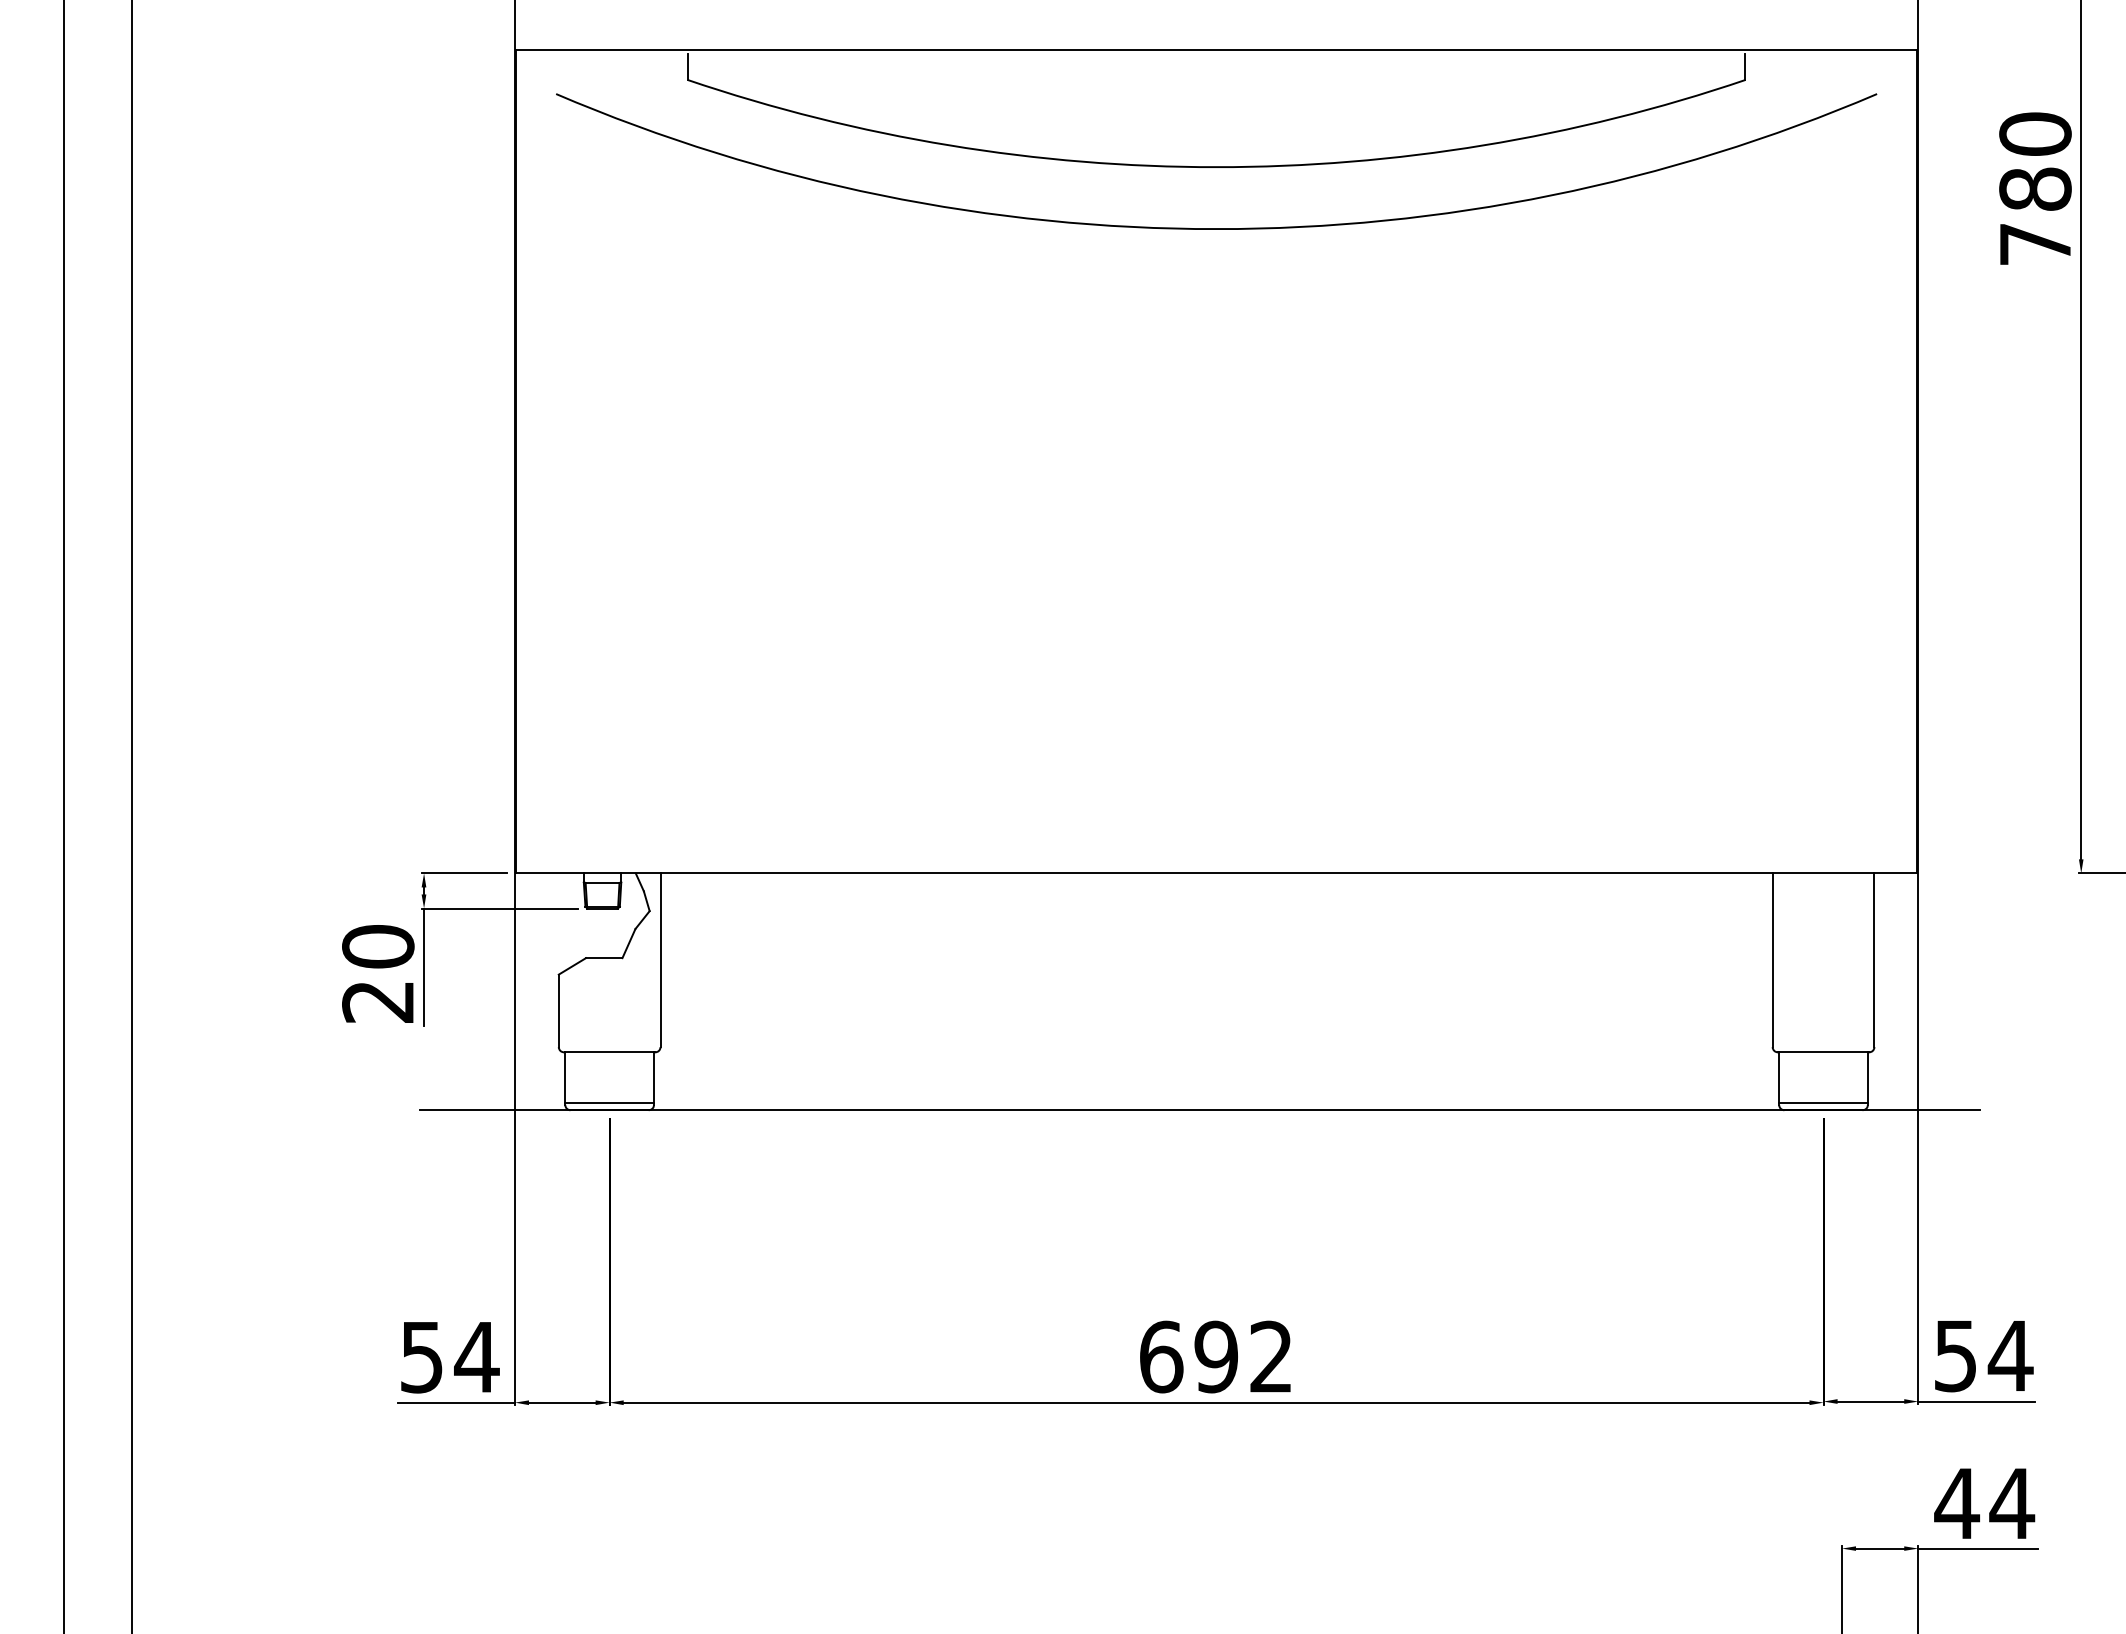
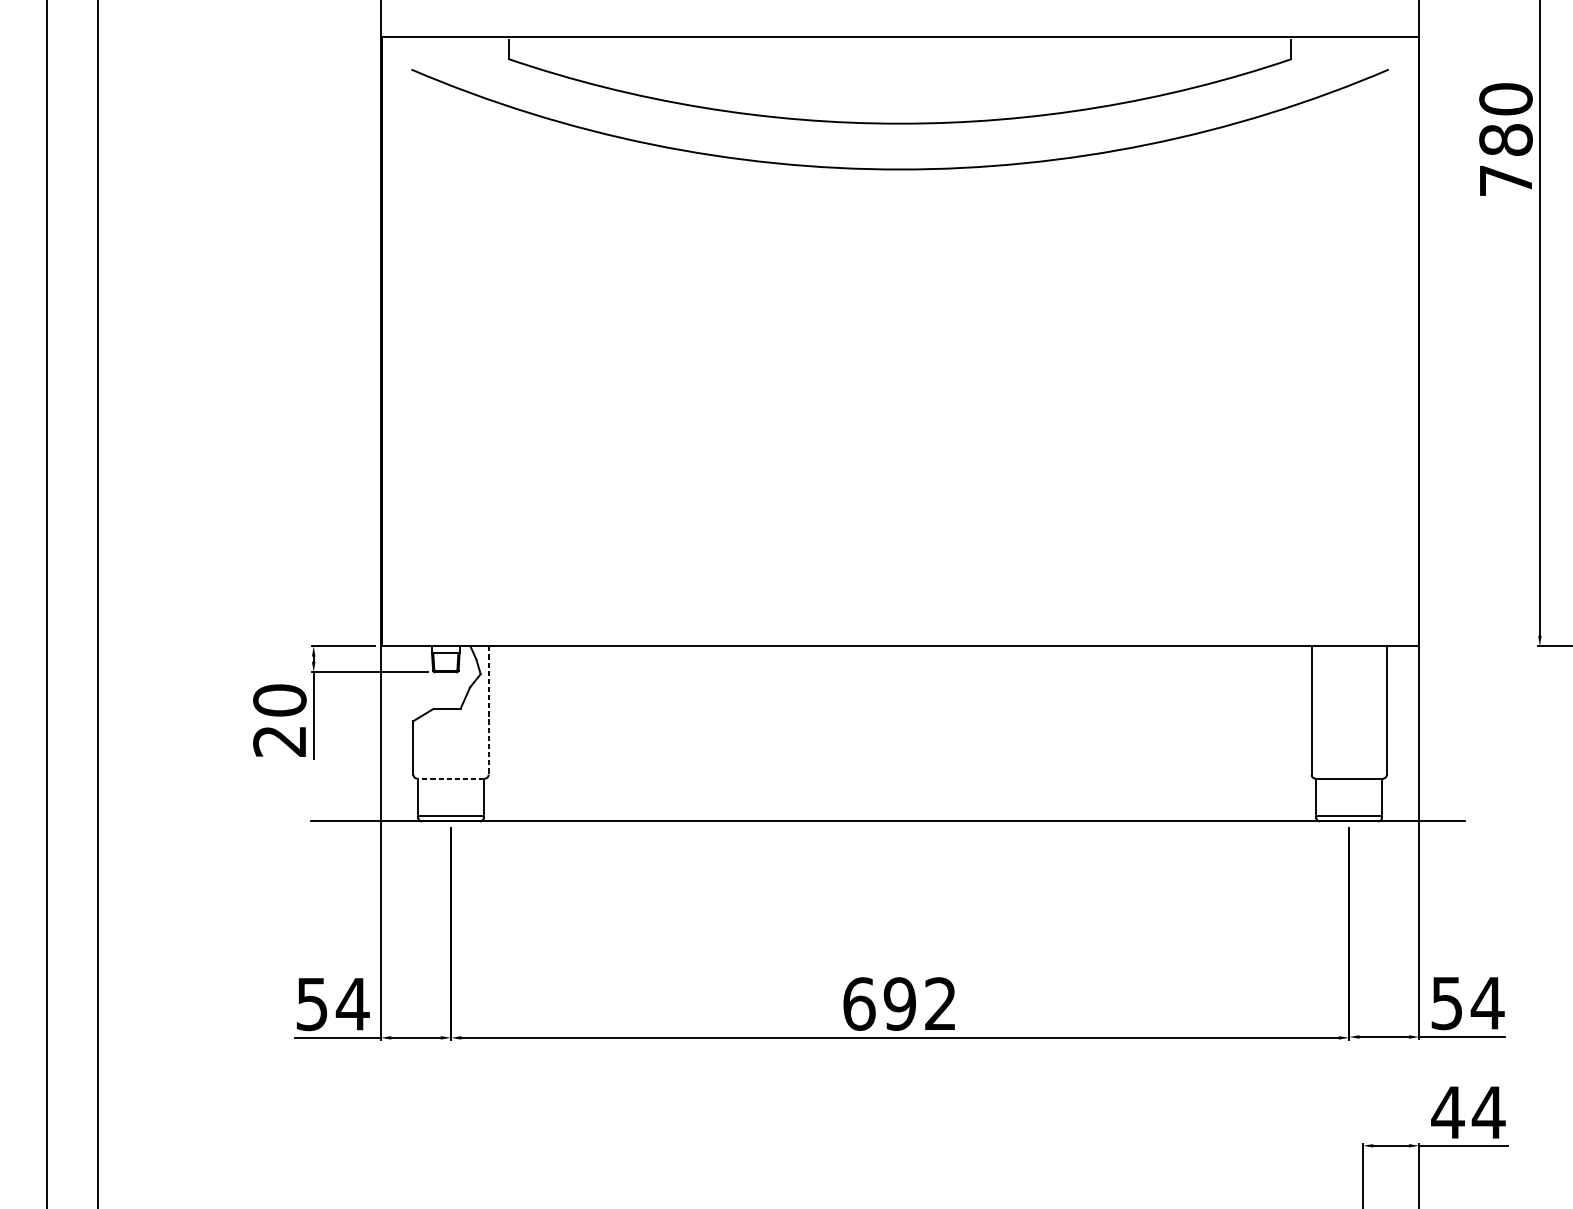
line: (660, 960) -> (488, 710), solid -> dashed
line: (609, 1052) -> (450, 778), solid -> dashed

